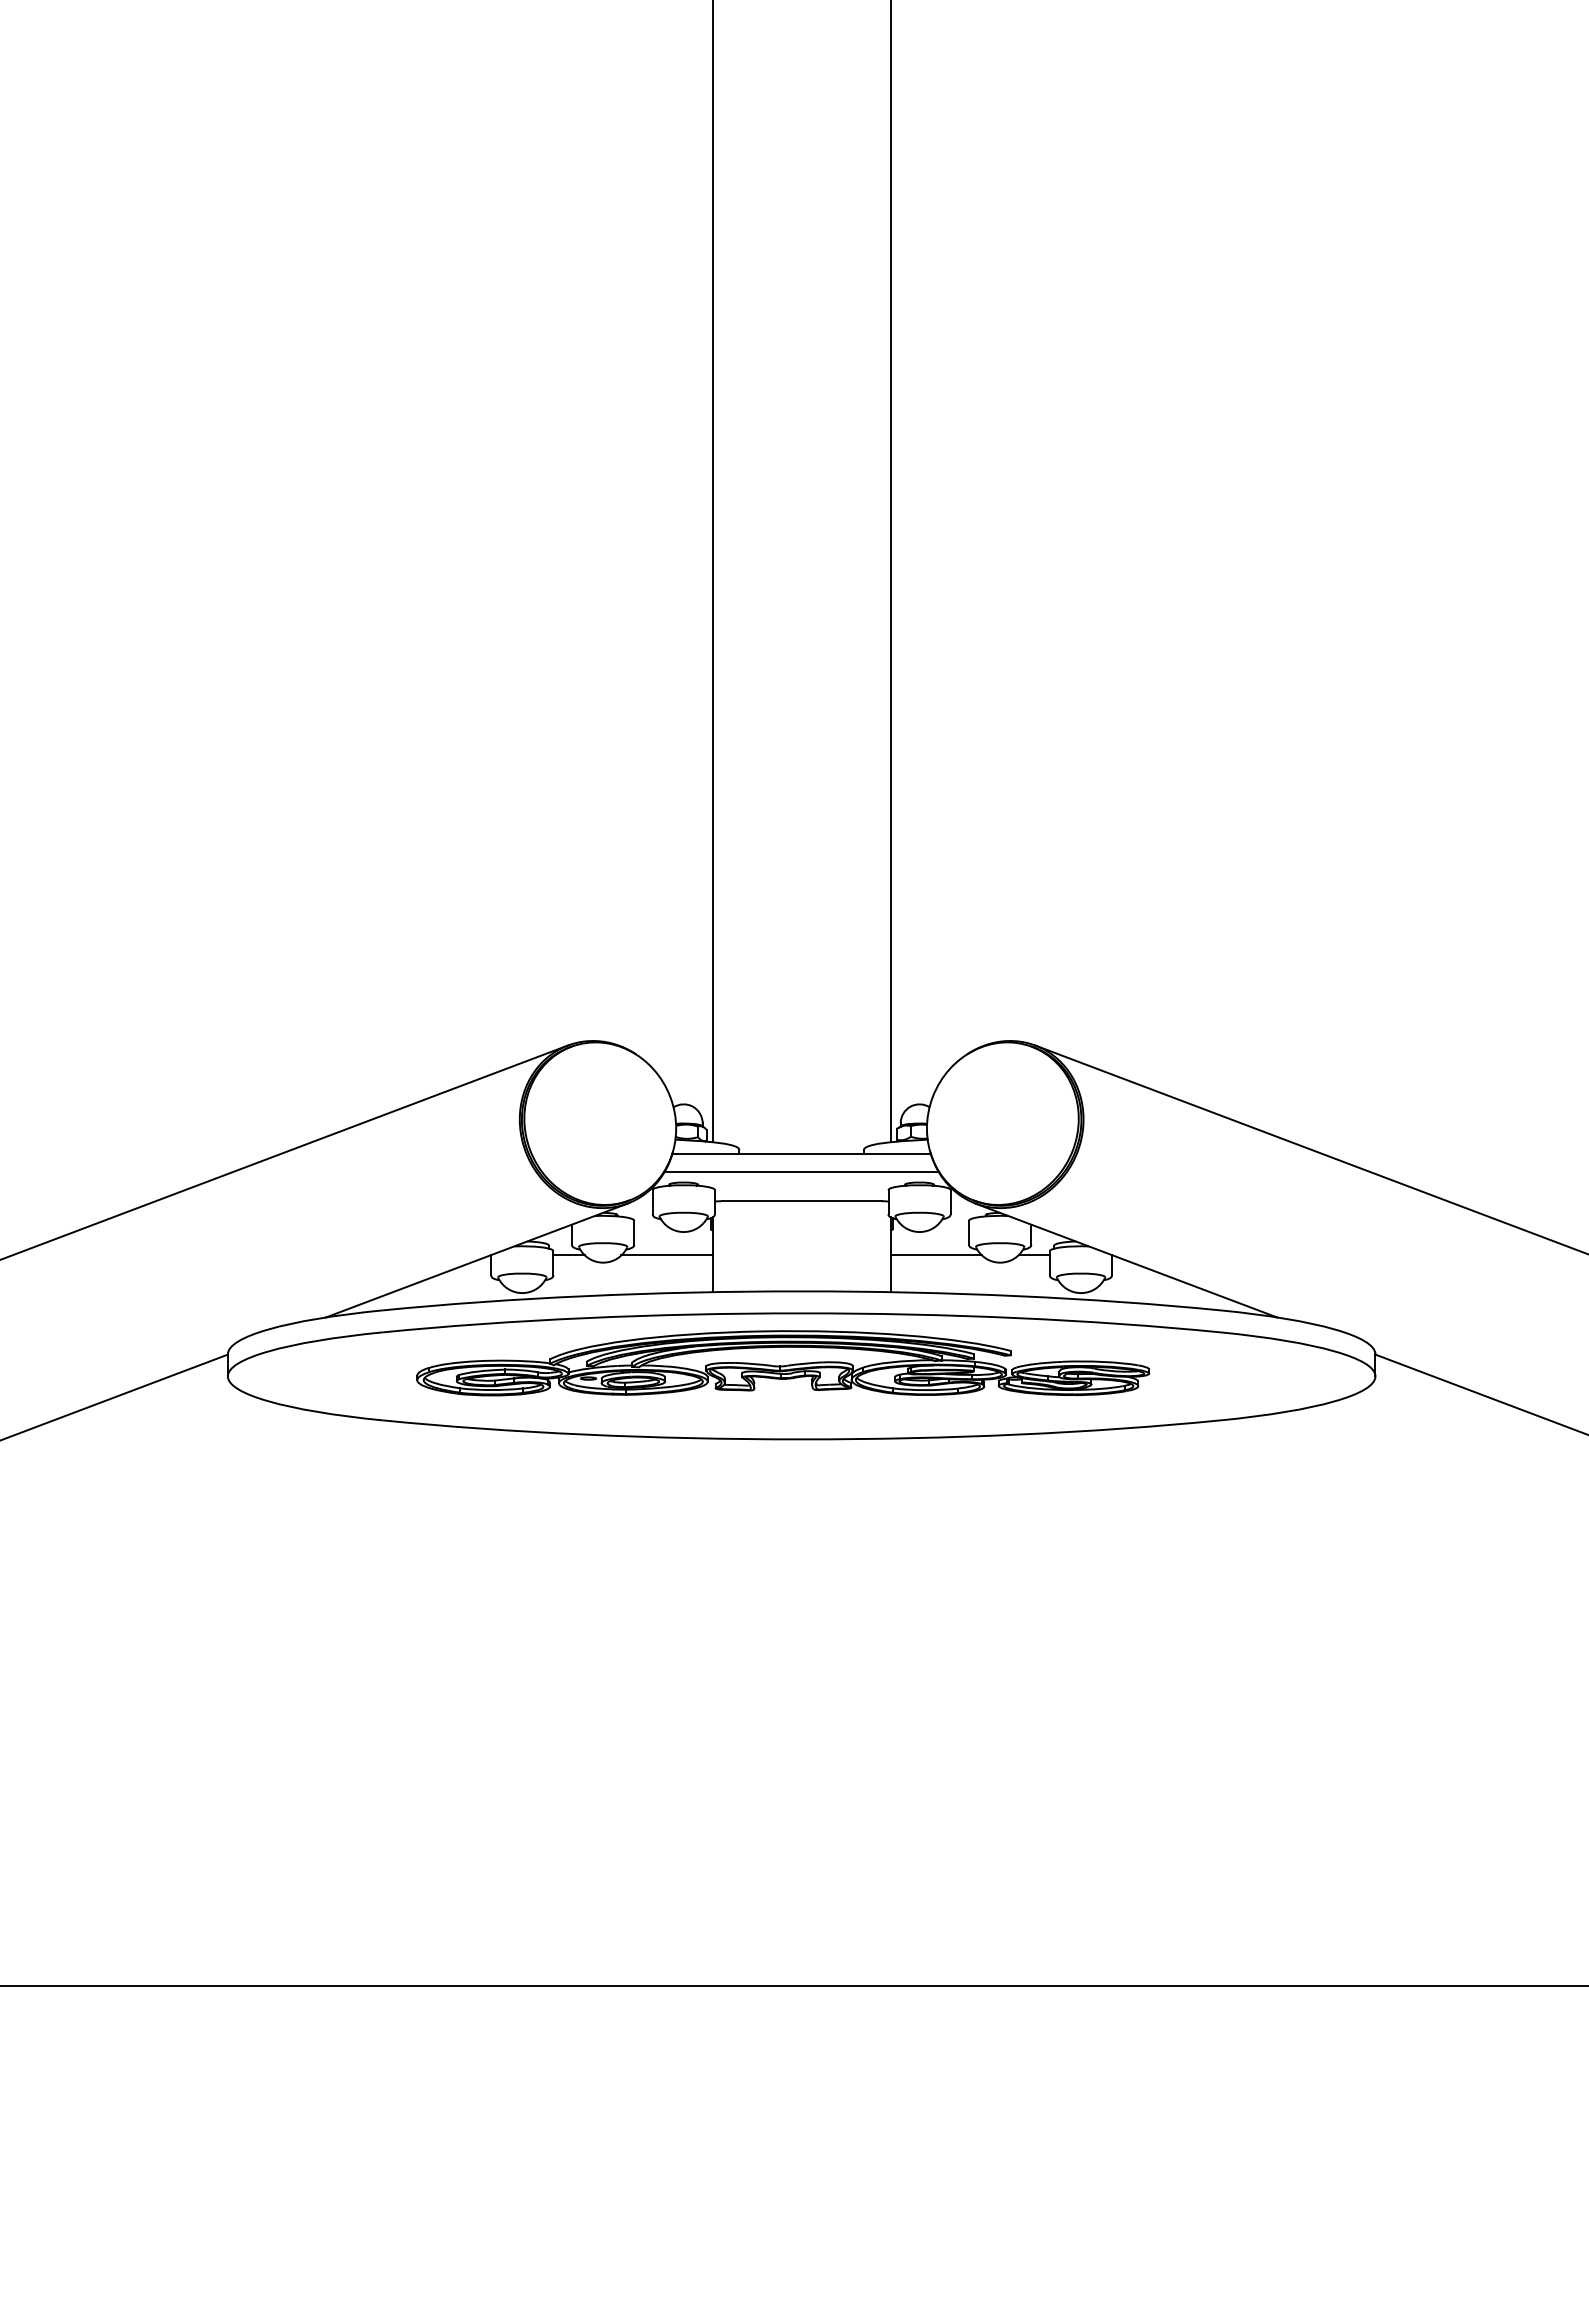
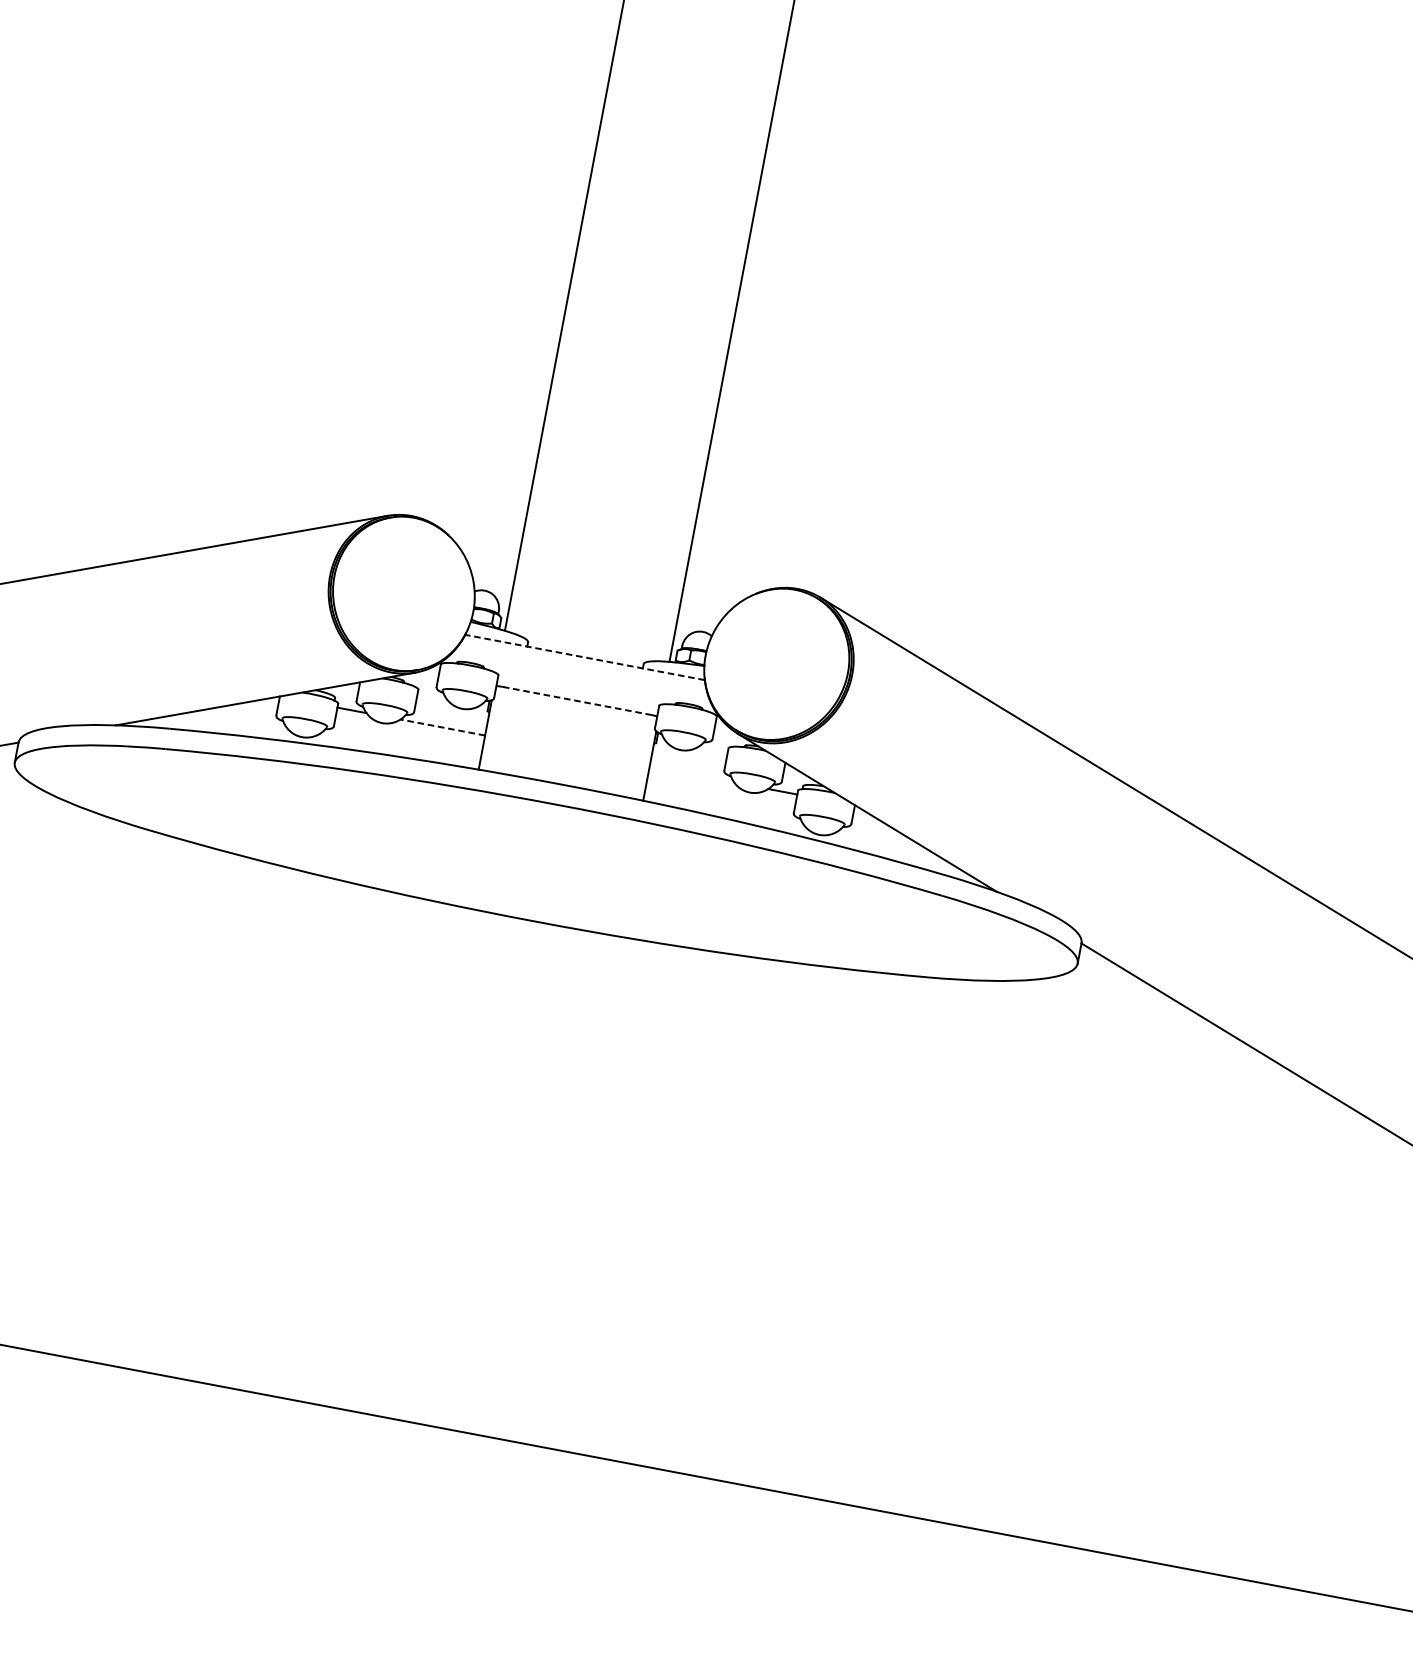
line: (801, 1154) -> (584, 657), solid -> dashed
line: (801, 1171) -> (581, 673), removed
line: (801, 1201) -> (576, 701), solid -> dashed
line: (667, 1255) -> (443, 727), solid -> dashed
line: (935, 1255) -> (691, 774), removed
part: (783, 1363) -> (531, 848), removed

